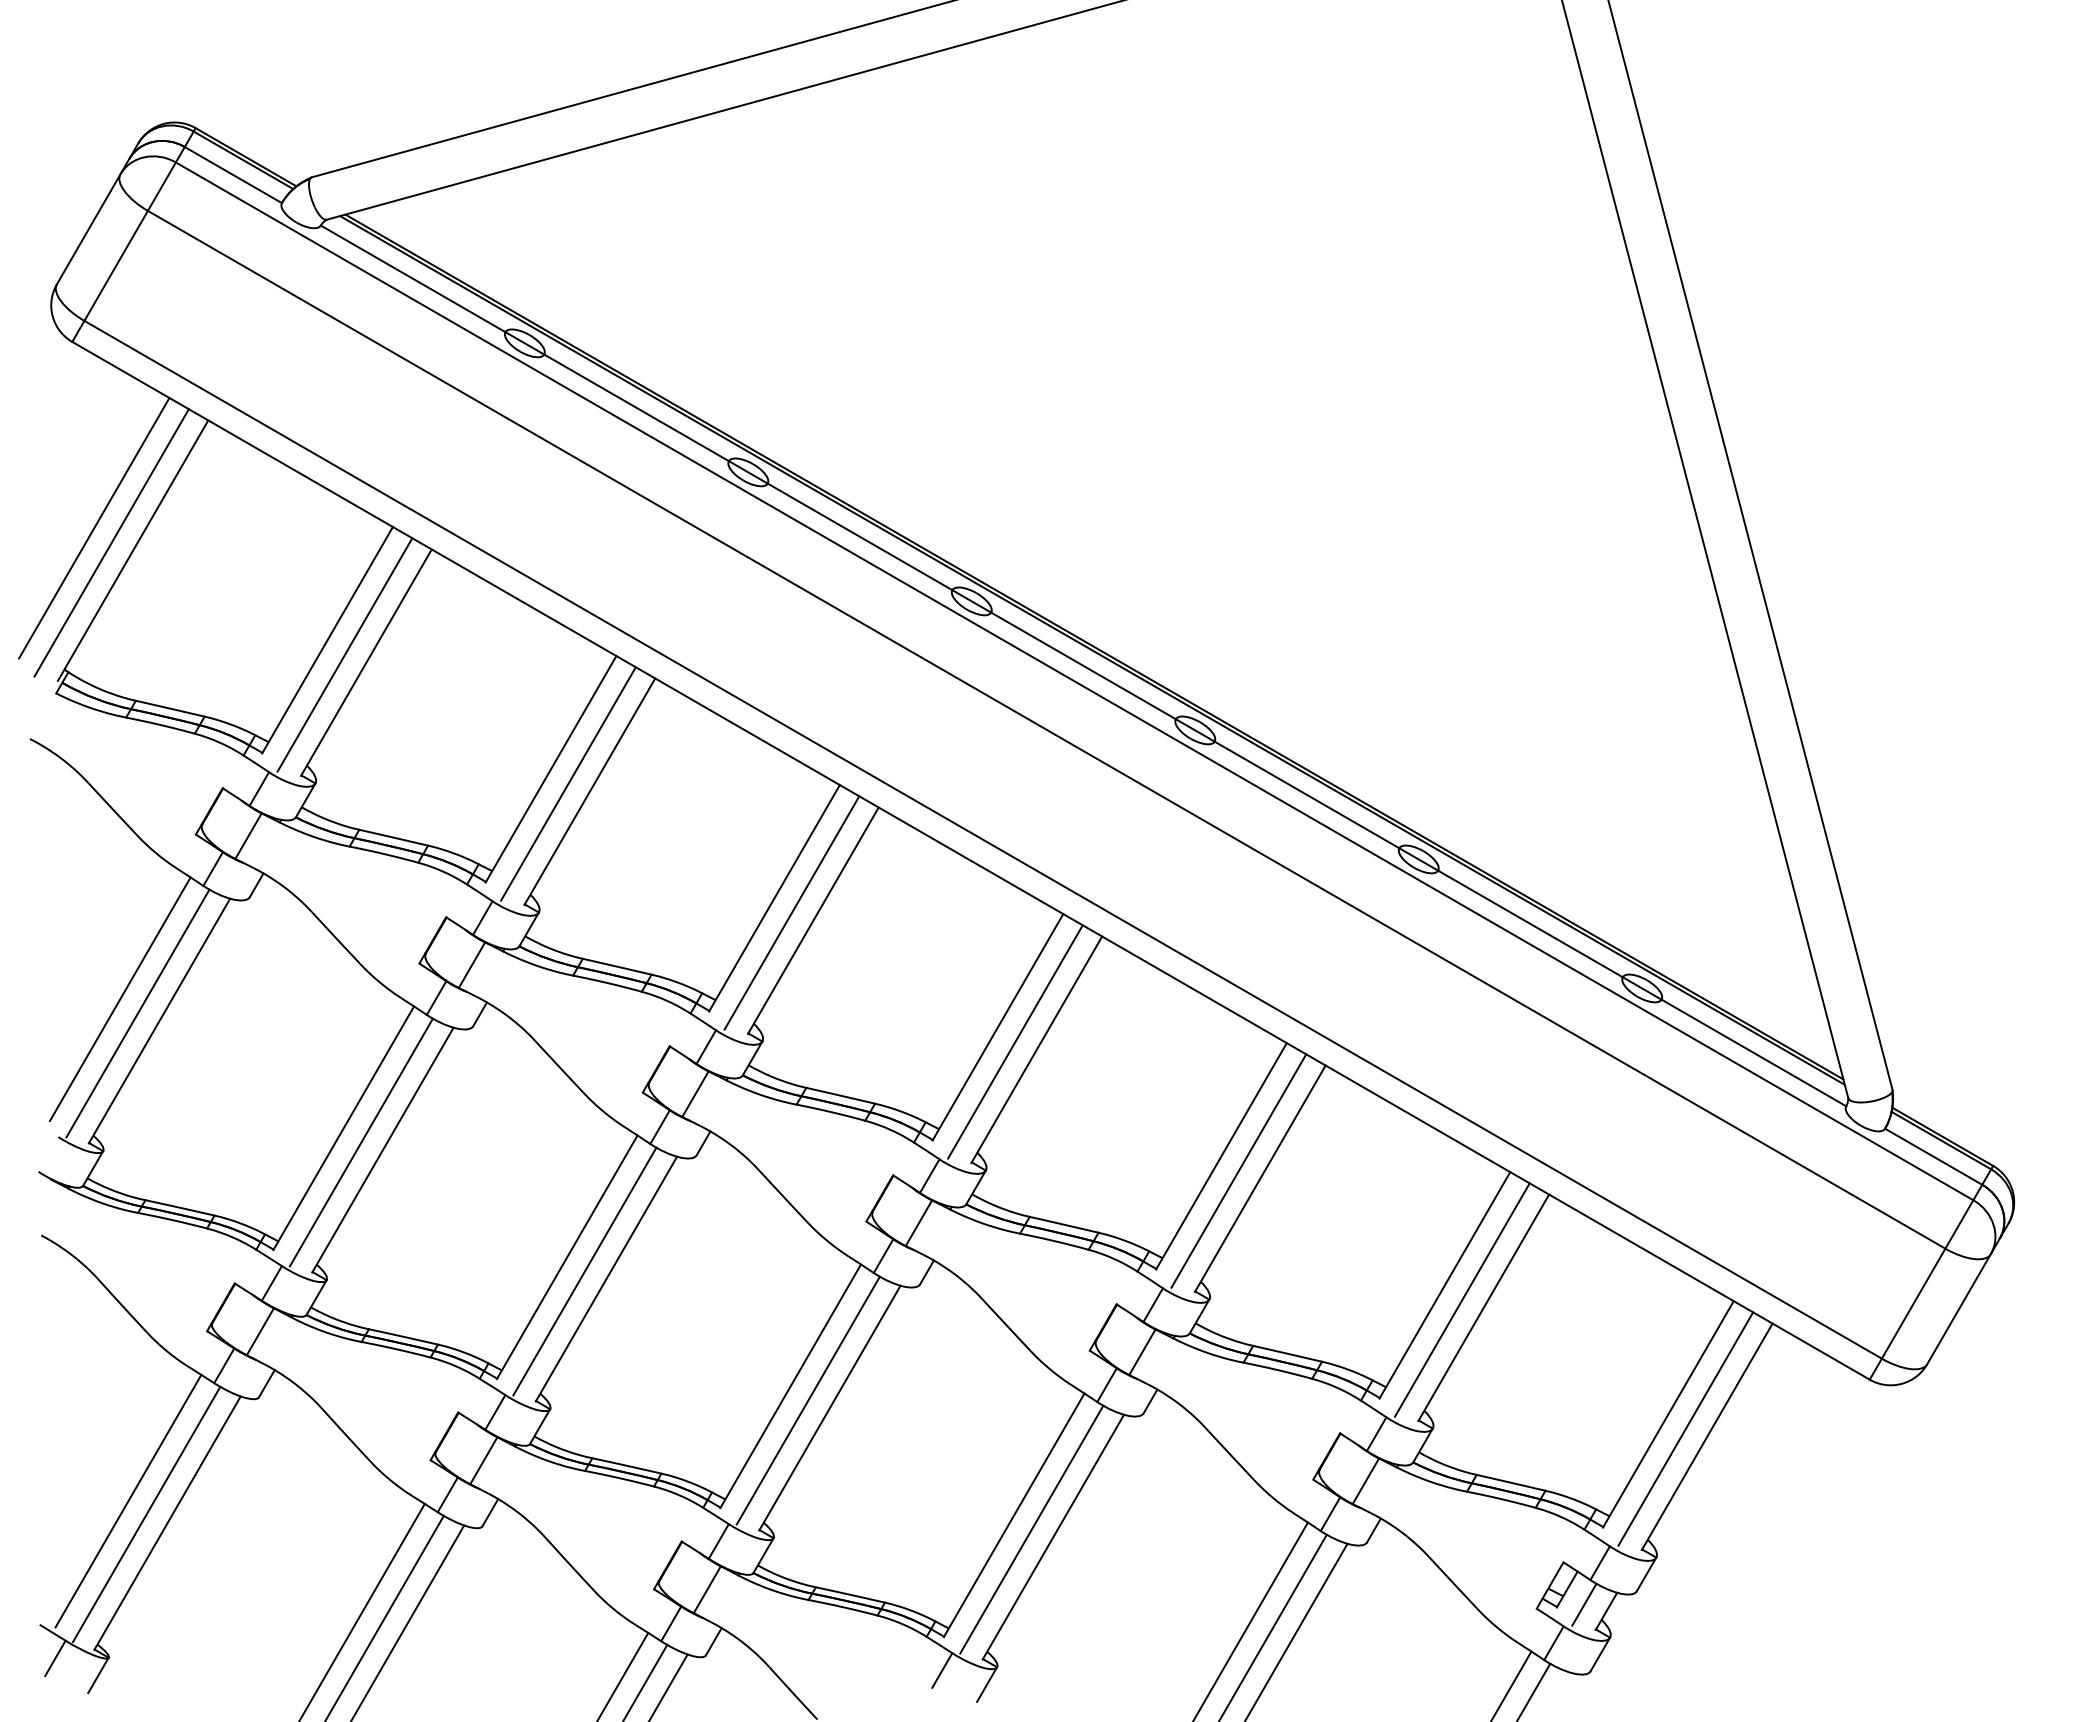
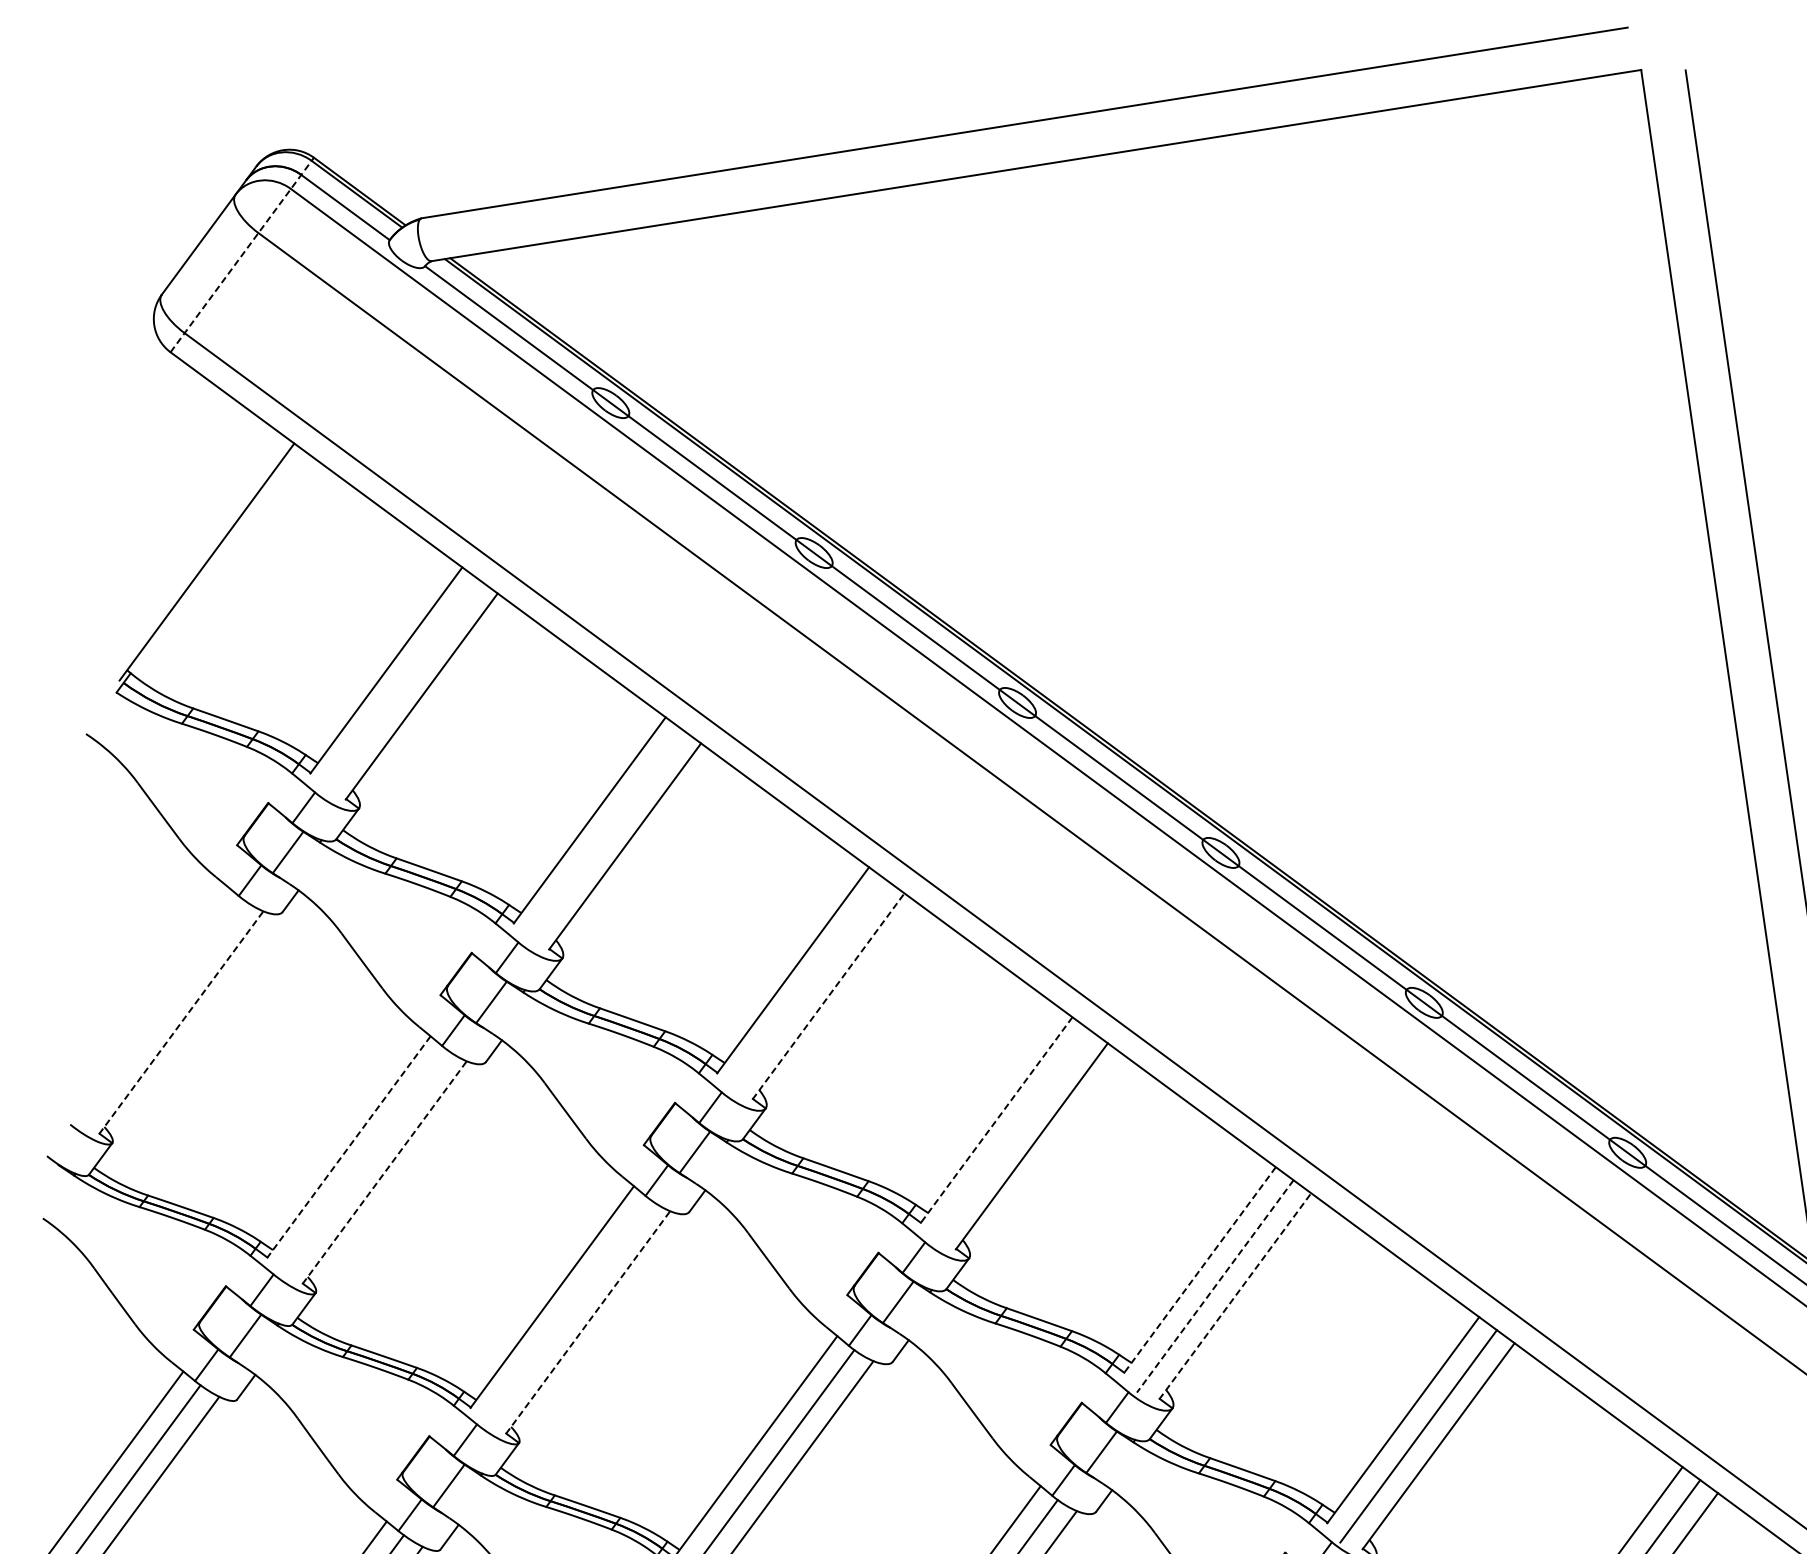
line: (134, 234) -> (242, 254), solid -> dashed
line: (94, 528) -> (171, 536), removed
line: (111, 542) -> (186, 551), removed
line: (344, 654) -> (401, 686), removed
line: (568, 783) -> (605, 836), removed
line: (791, 912) -> (808, 986), removed
line: (813, 920) -> (828, 996), solid -> dashed
line: (119, 999) -> (144, 997), removed
line: (137, 1013) -> (160, 1012), removed
line: (159, 1020) -> (181, 1022), solid -> dashed
line: (997, 1027) -> (996, 1120), solid -> dashed
line: (1015, 1041) -> (1012, 1136), removed
line: (343, 1128) -> (348, 1147), solid -> dashed
line: (360, 1142) -> (363, 1162), removed
line: (383, 1149) -> (385, 1172), solid -> dashed
line: (1221, 1156) -> (1199, 1270), solid -> dashed
line: (1238, 1171) -> (1214, 1286), solid -> dashed
line: (1260, 1178) -> (1235, 1296), solid -> dashed
line: (584, 1271) -> (567, 1312), removed
line: (606, 1278) -> (588, 1321), solid -> dashed

